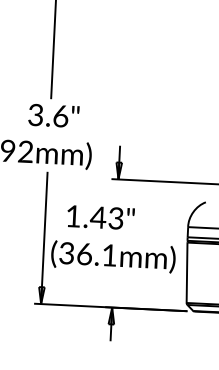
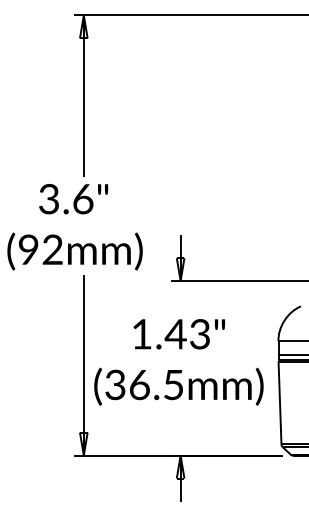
text: (53, 116) -> (73, 199), moved
text: (100, 217) -> (178, 334), moved
text: (109, 255) -> (173, 385), (36.1mm) -> (36.5mm)

